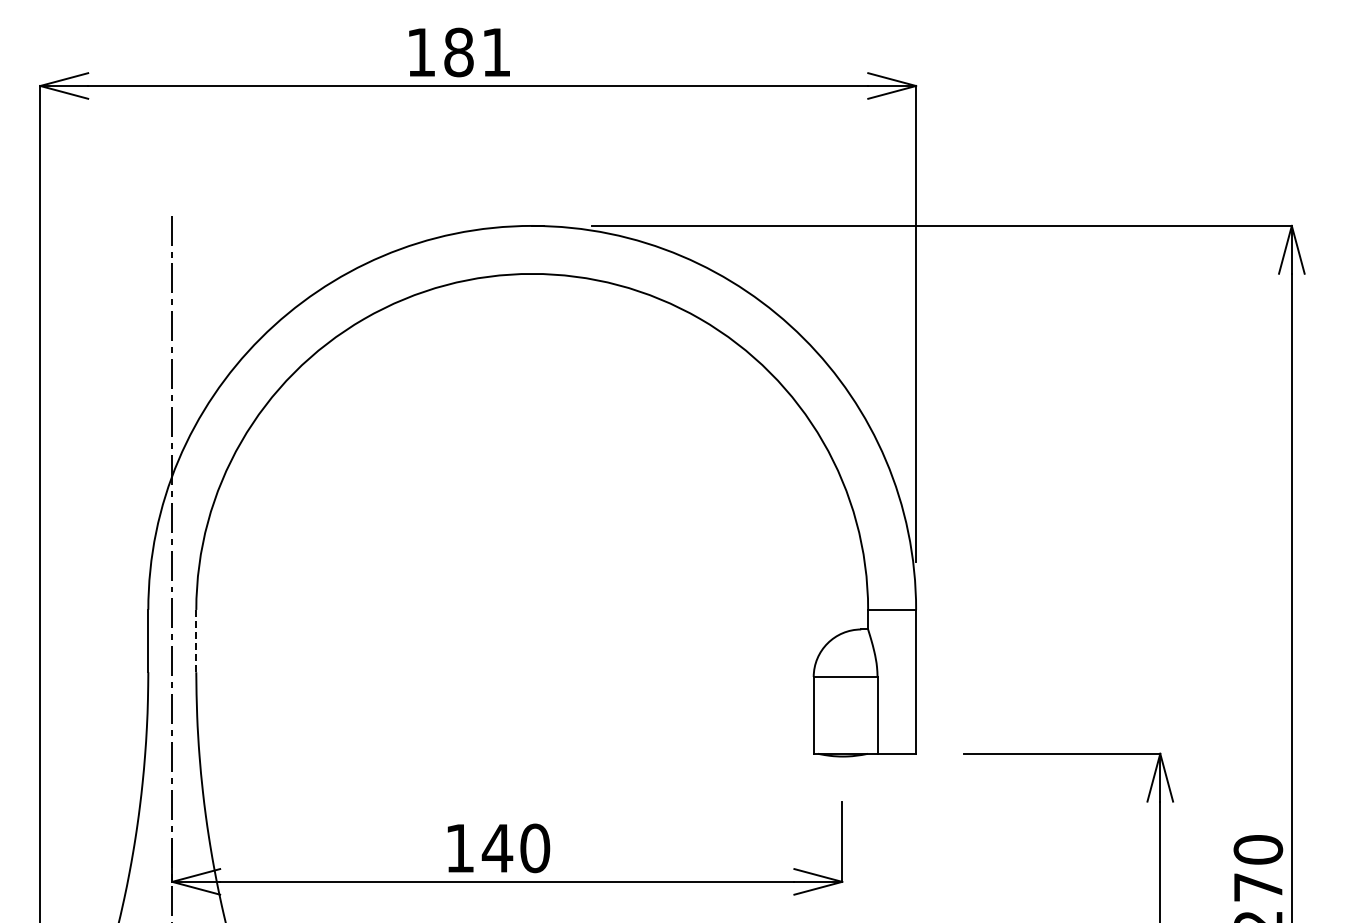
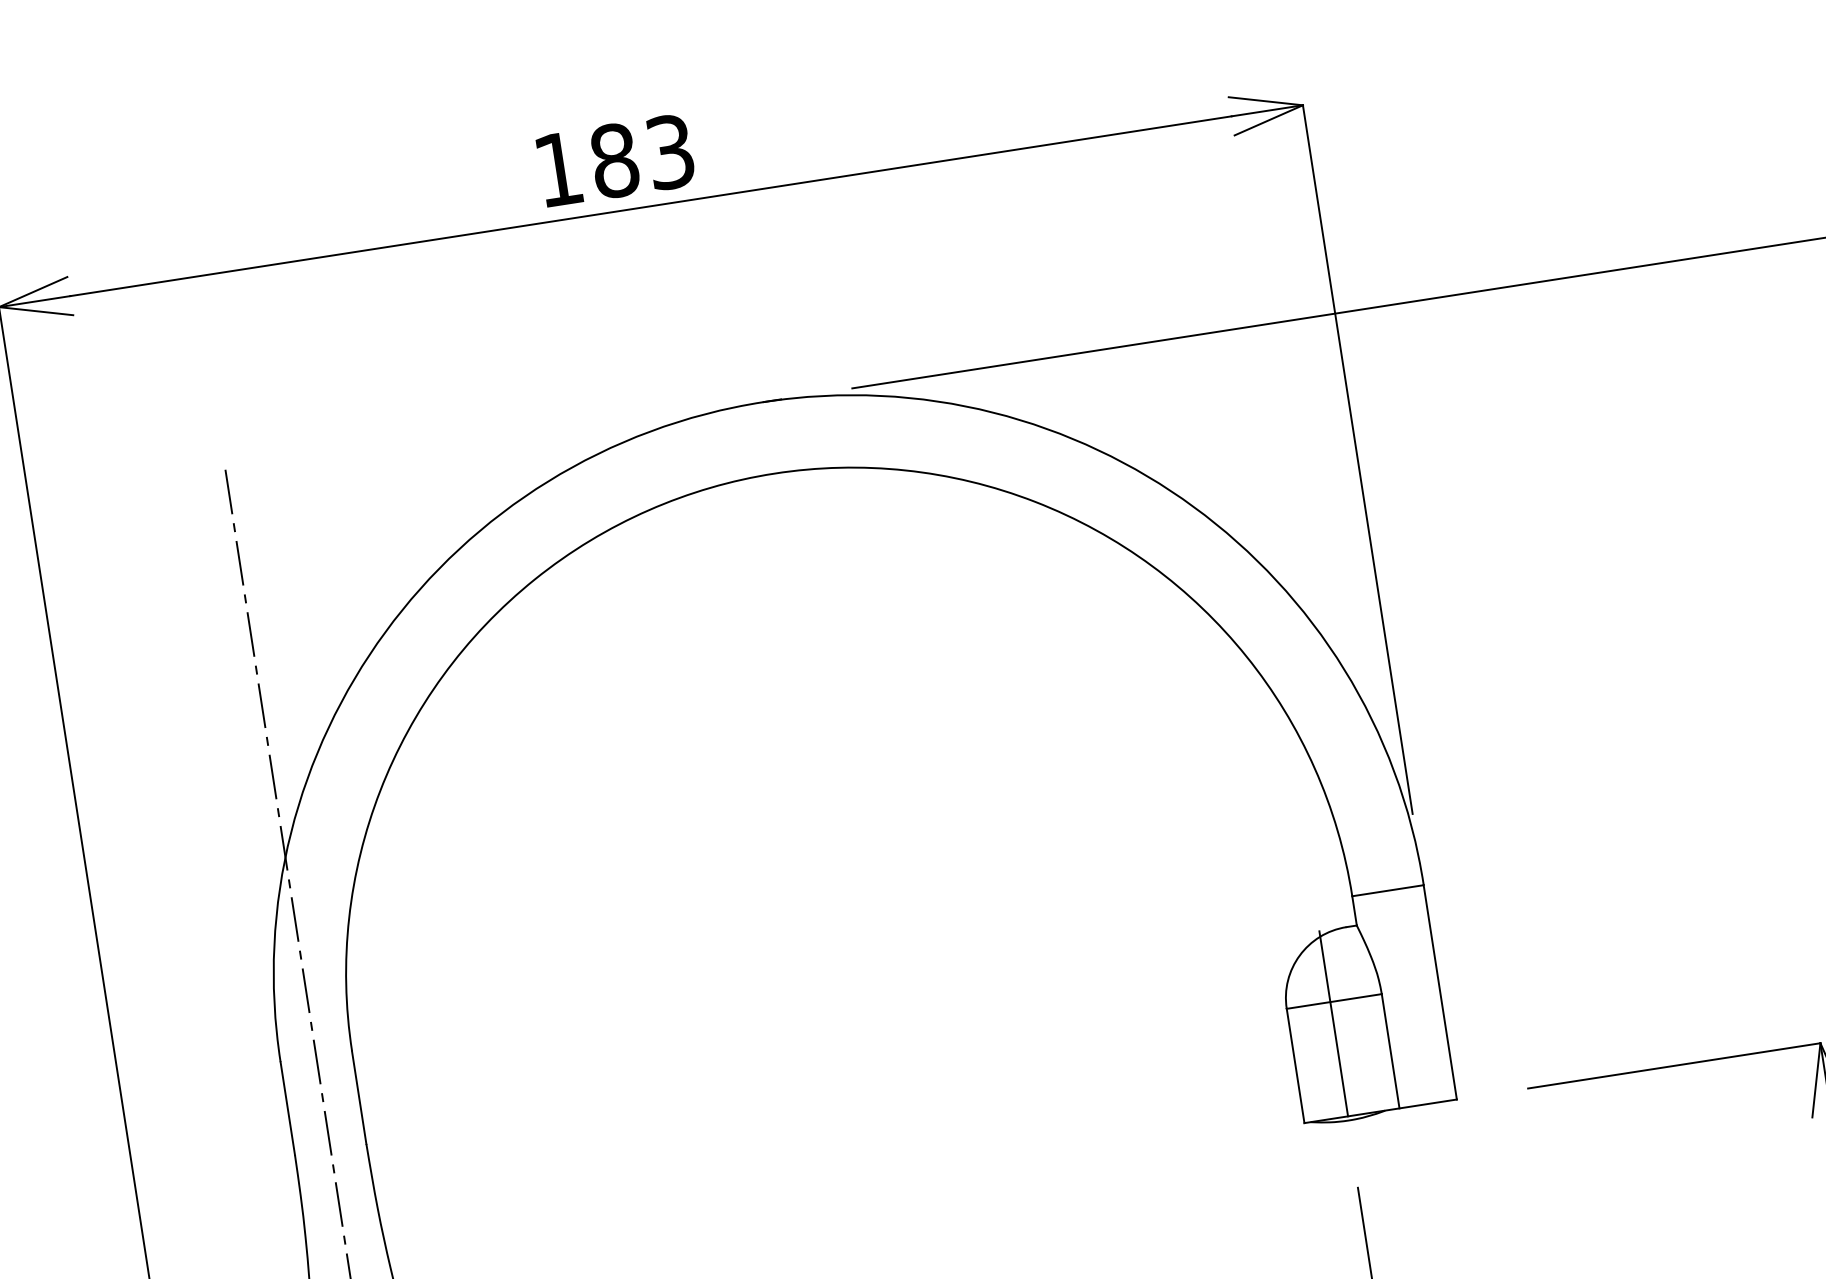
text: (496, 52) -> (670, 152), 181 -> 183
line: (196, 640) -> (359, 1096), dashed -> solid
line: (843, 691) -> (1334, 1023), added

